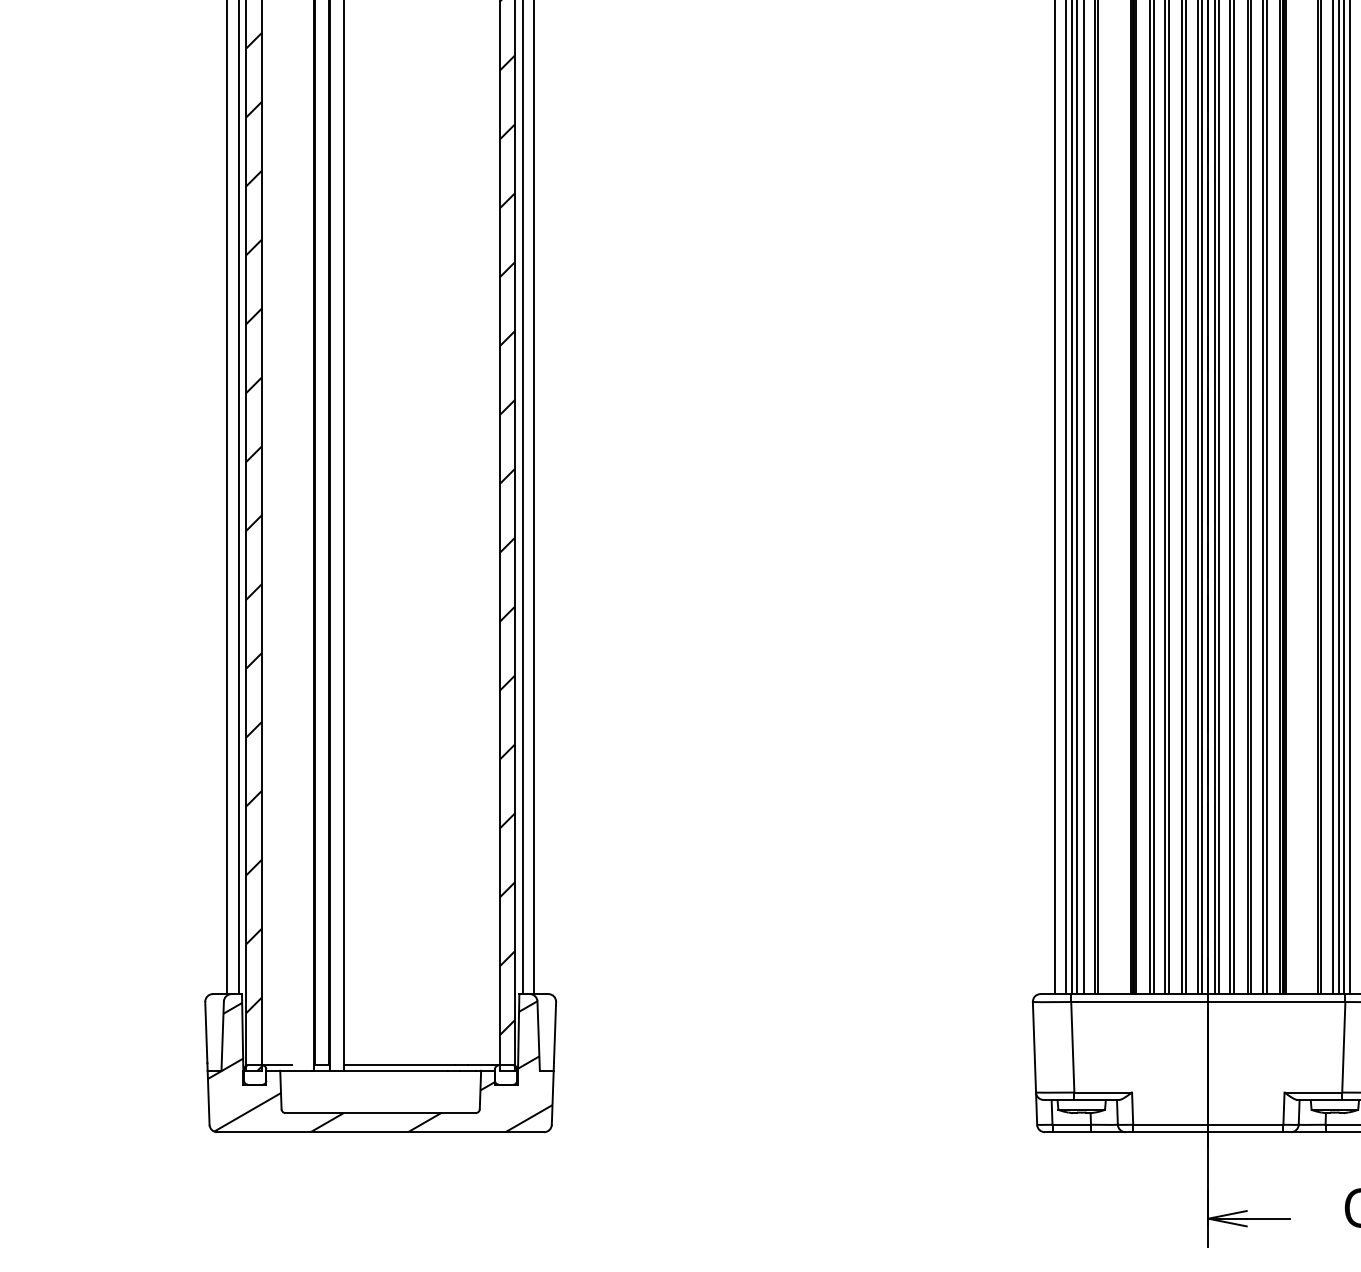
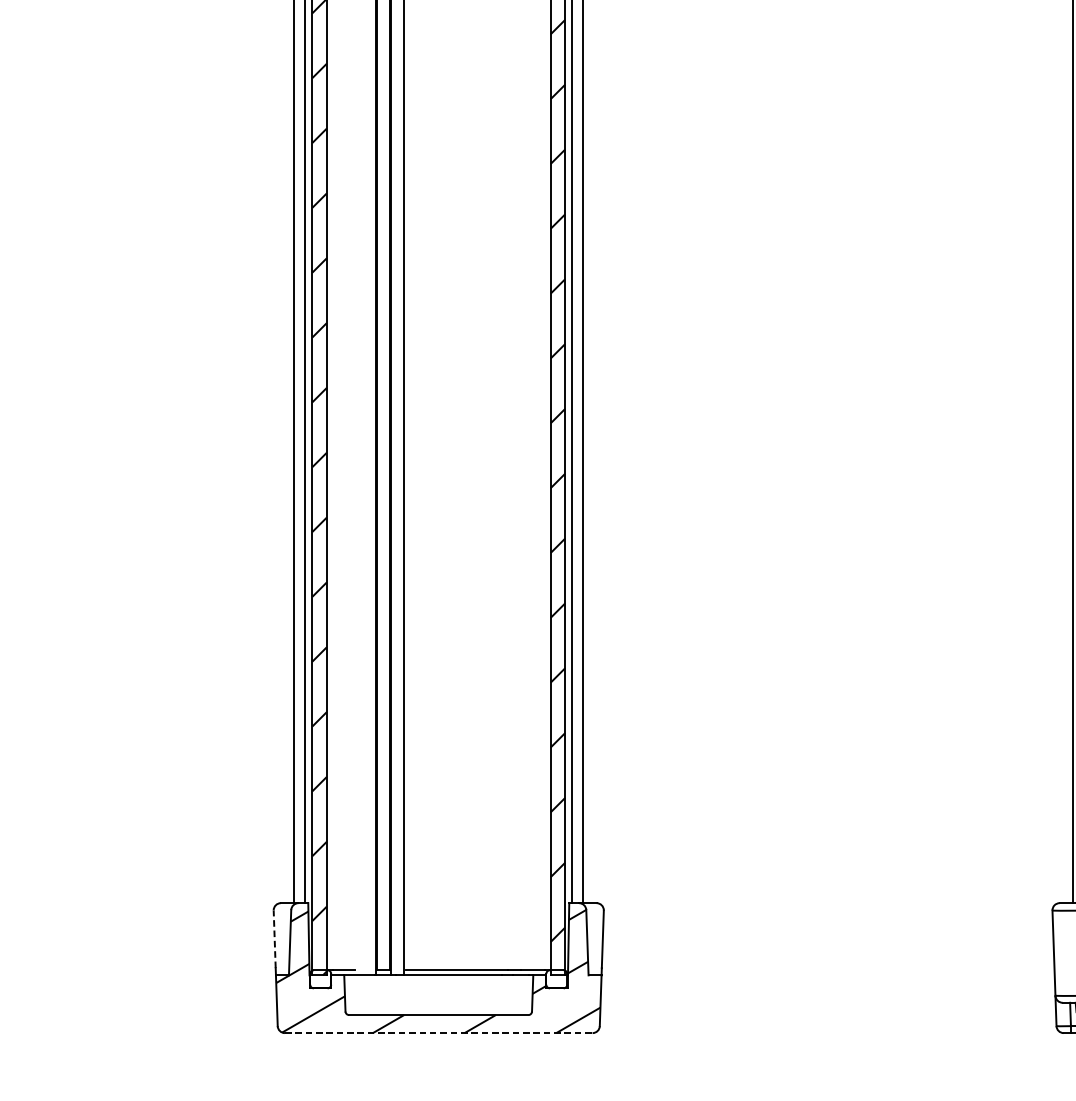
line: (206, 1032) -> (274, 939), solid -> dashed
line: (381, 1132) -> (439, 1033), solid -> dashed

